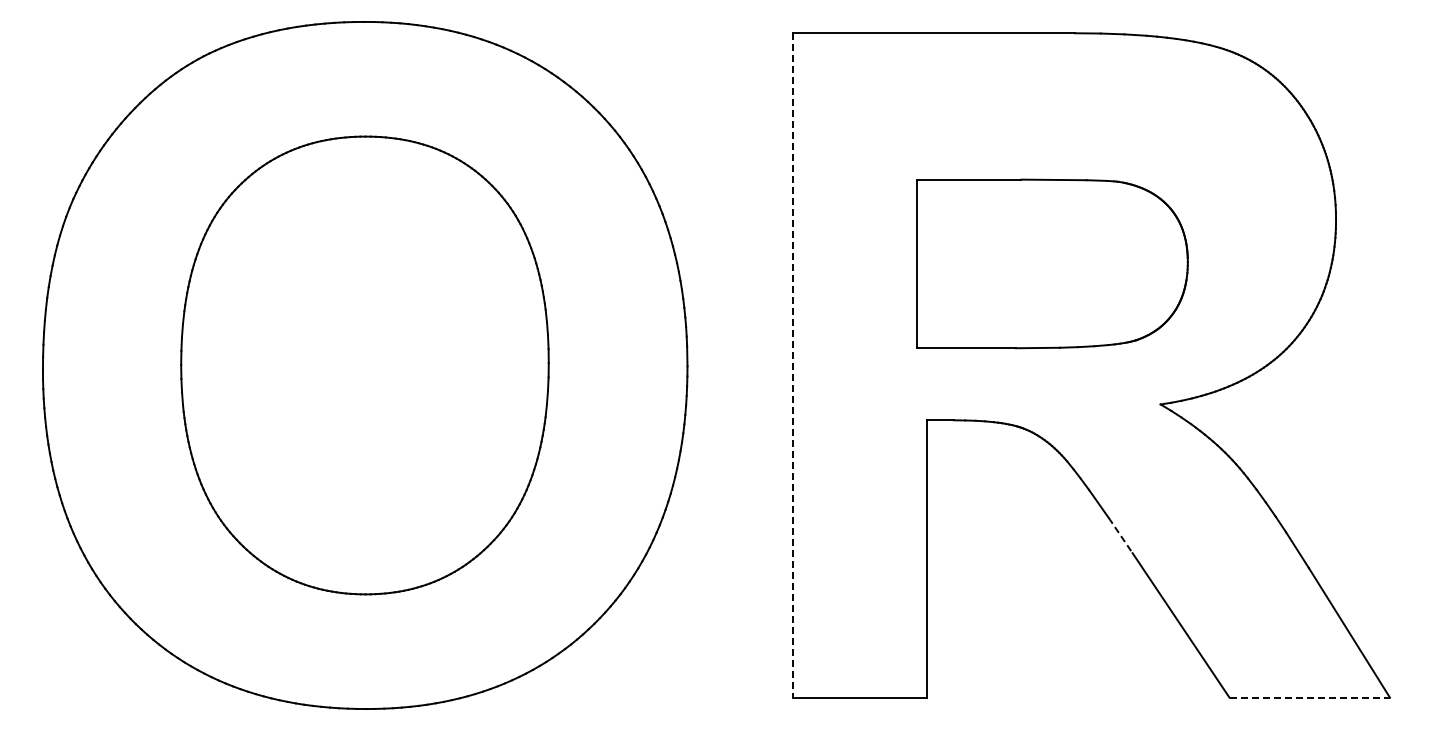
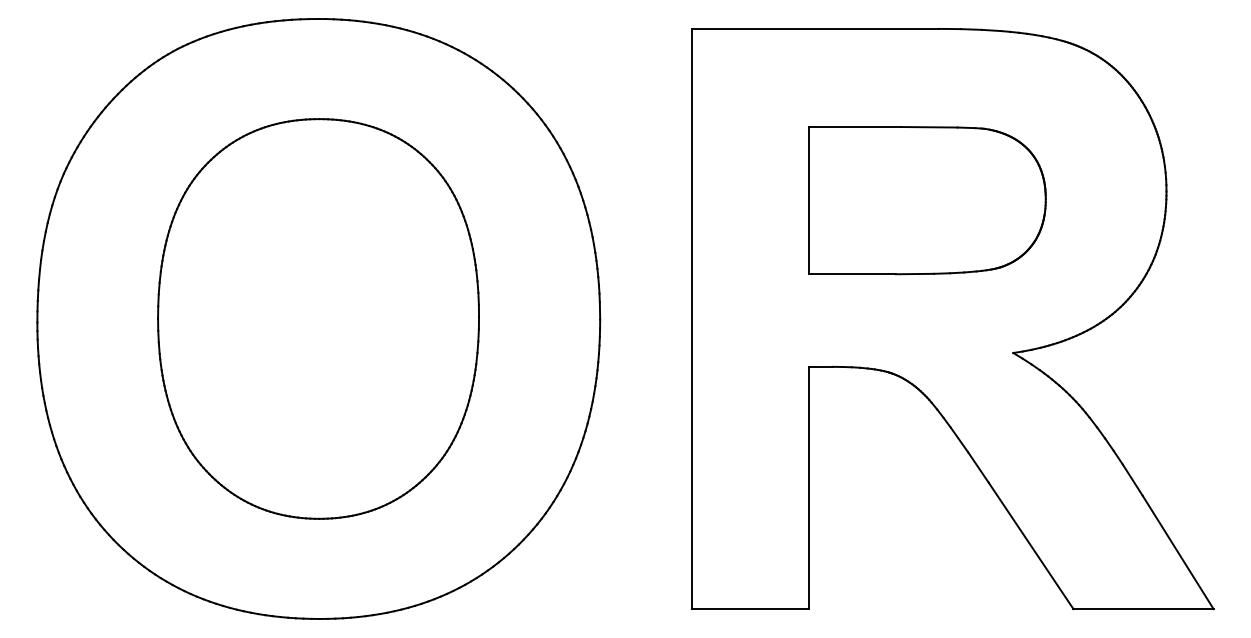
part: (1052, 263) -> (927, 200), moved
line: (792, 366) -> (691, 319), dashed -> solid
line: (1120, 535) -> (978, 467), dashed -> solid
line: (1310, 697) -> (1144, 608), dashed -> solid

